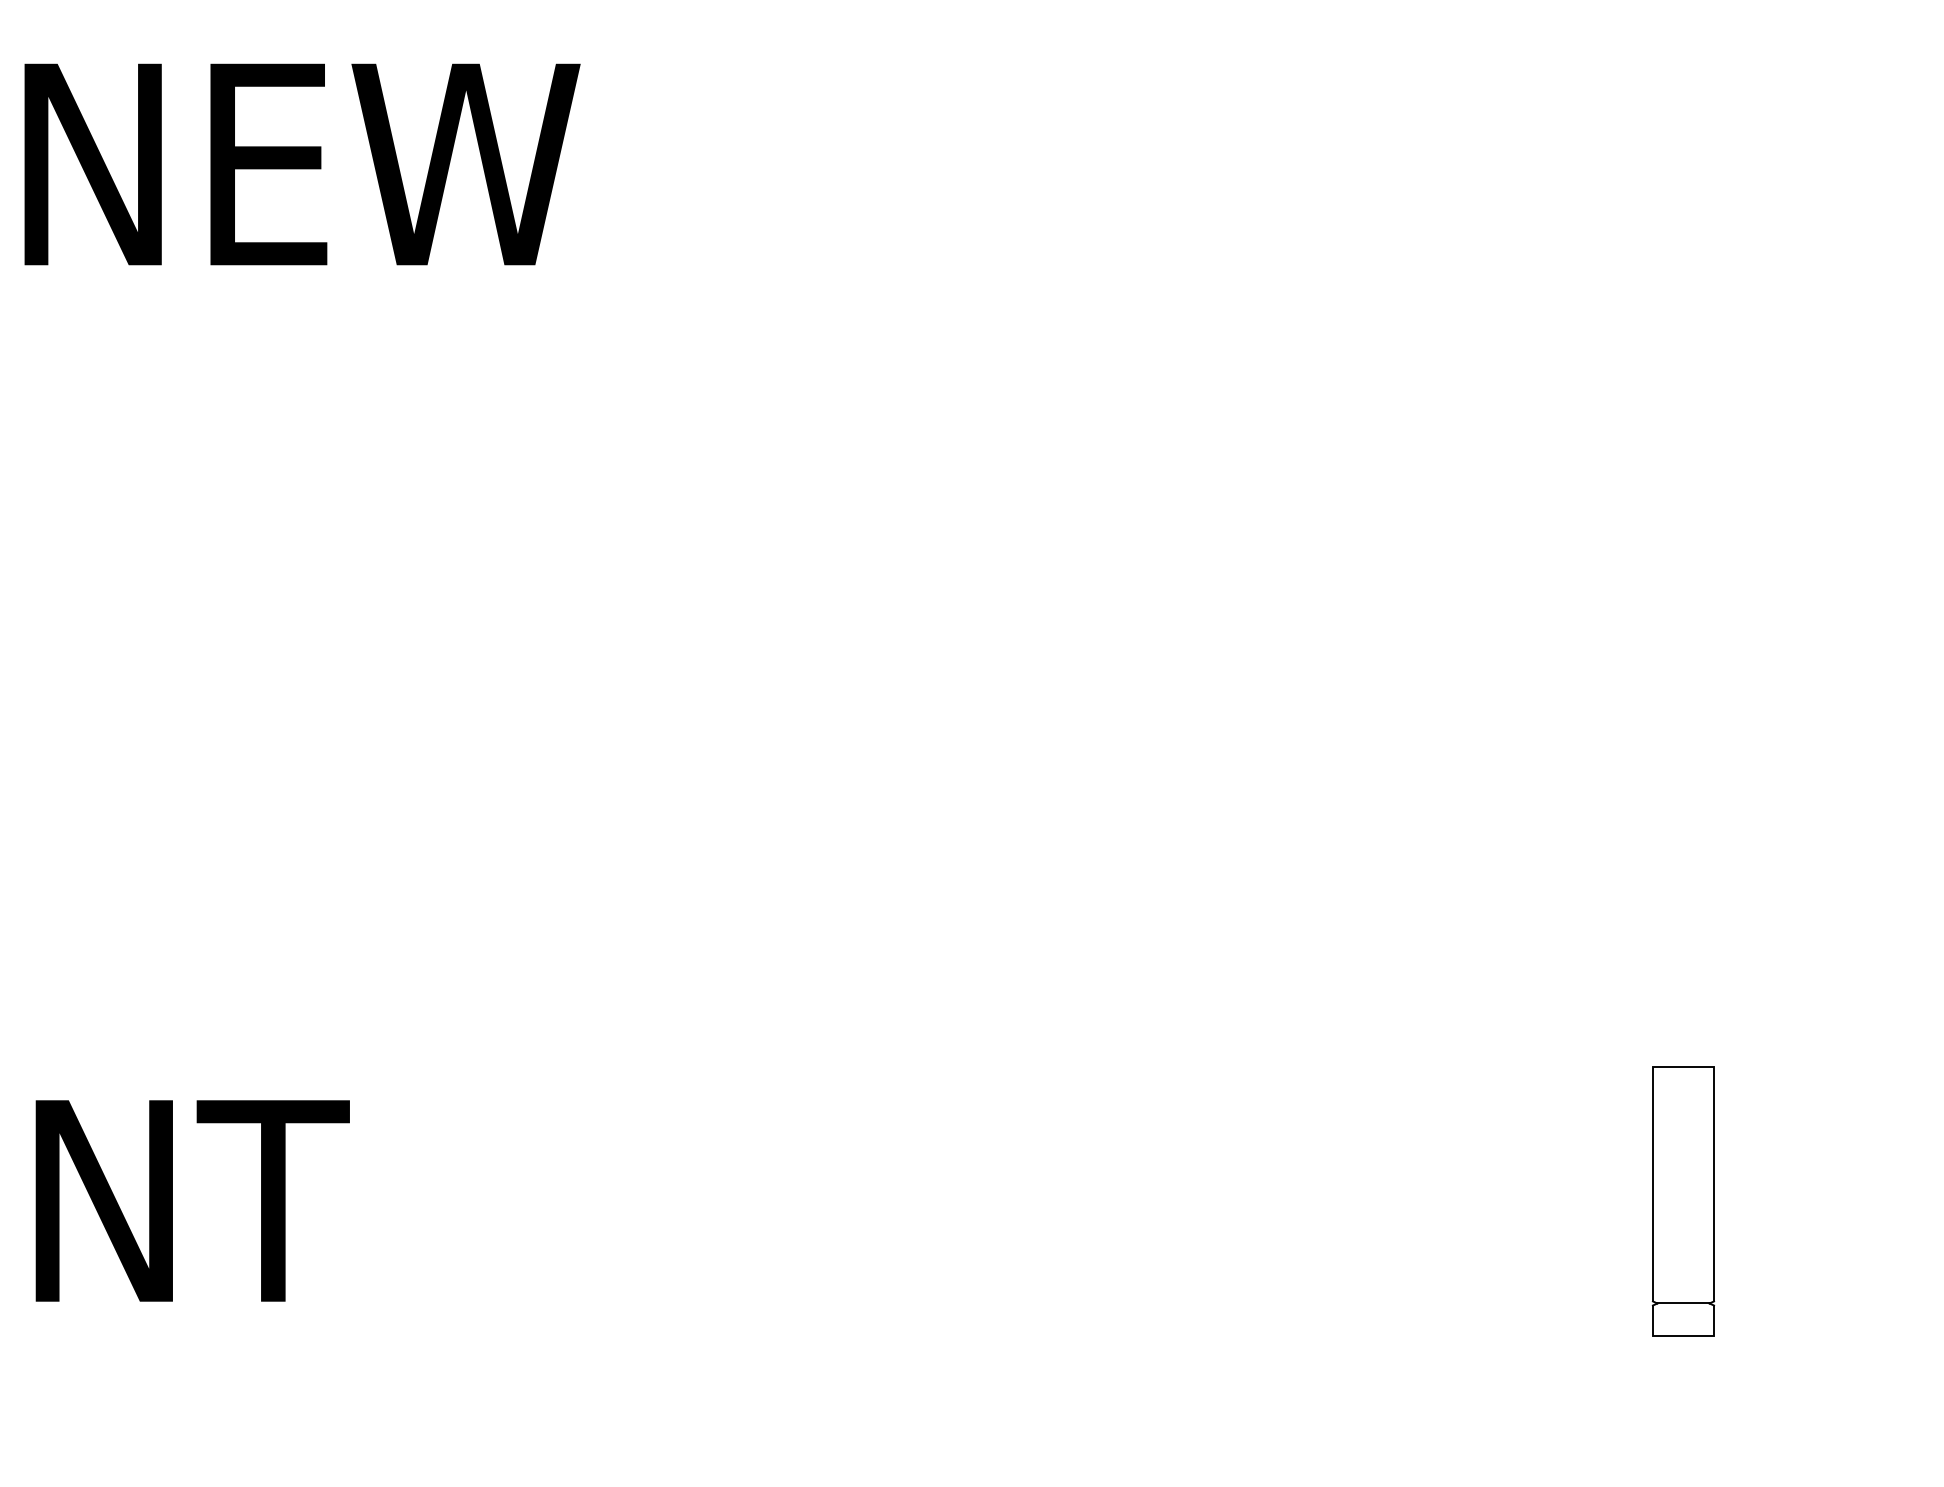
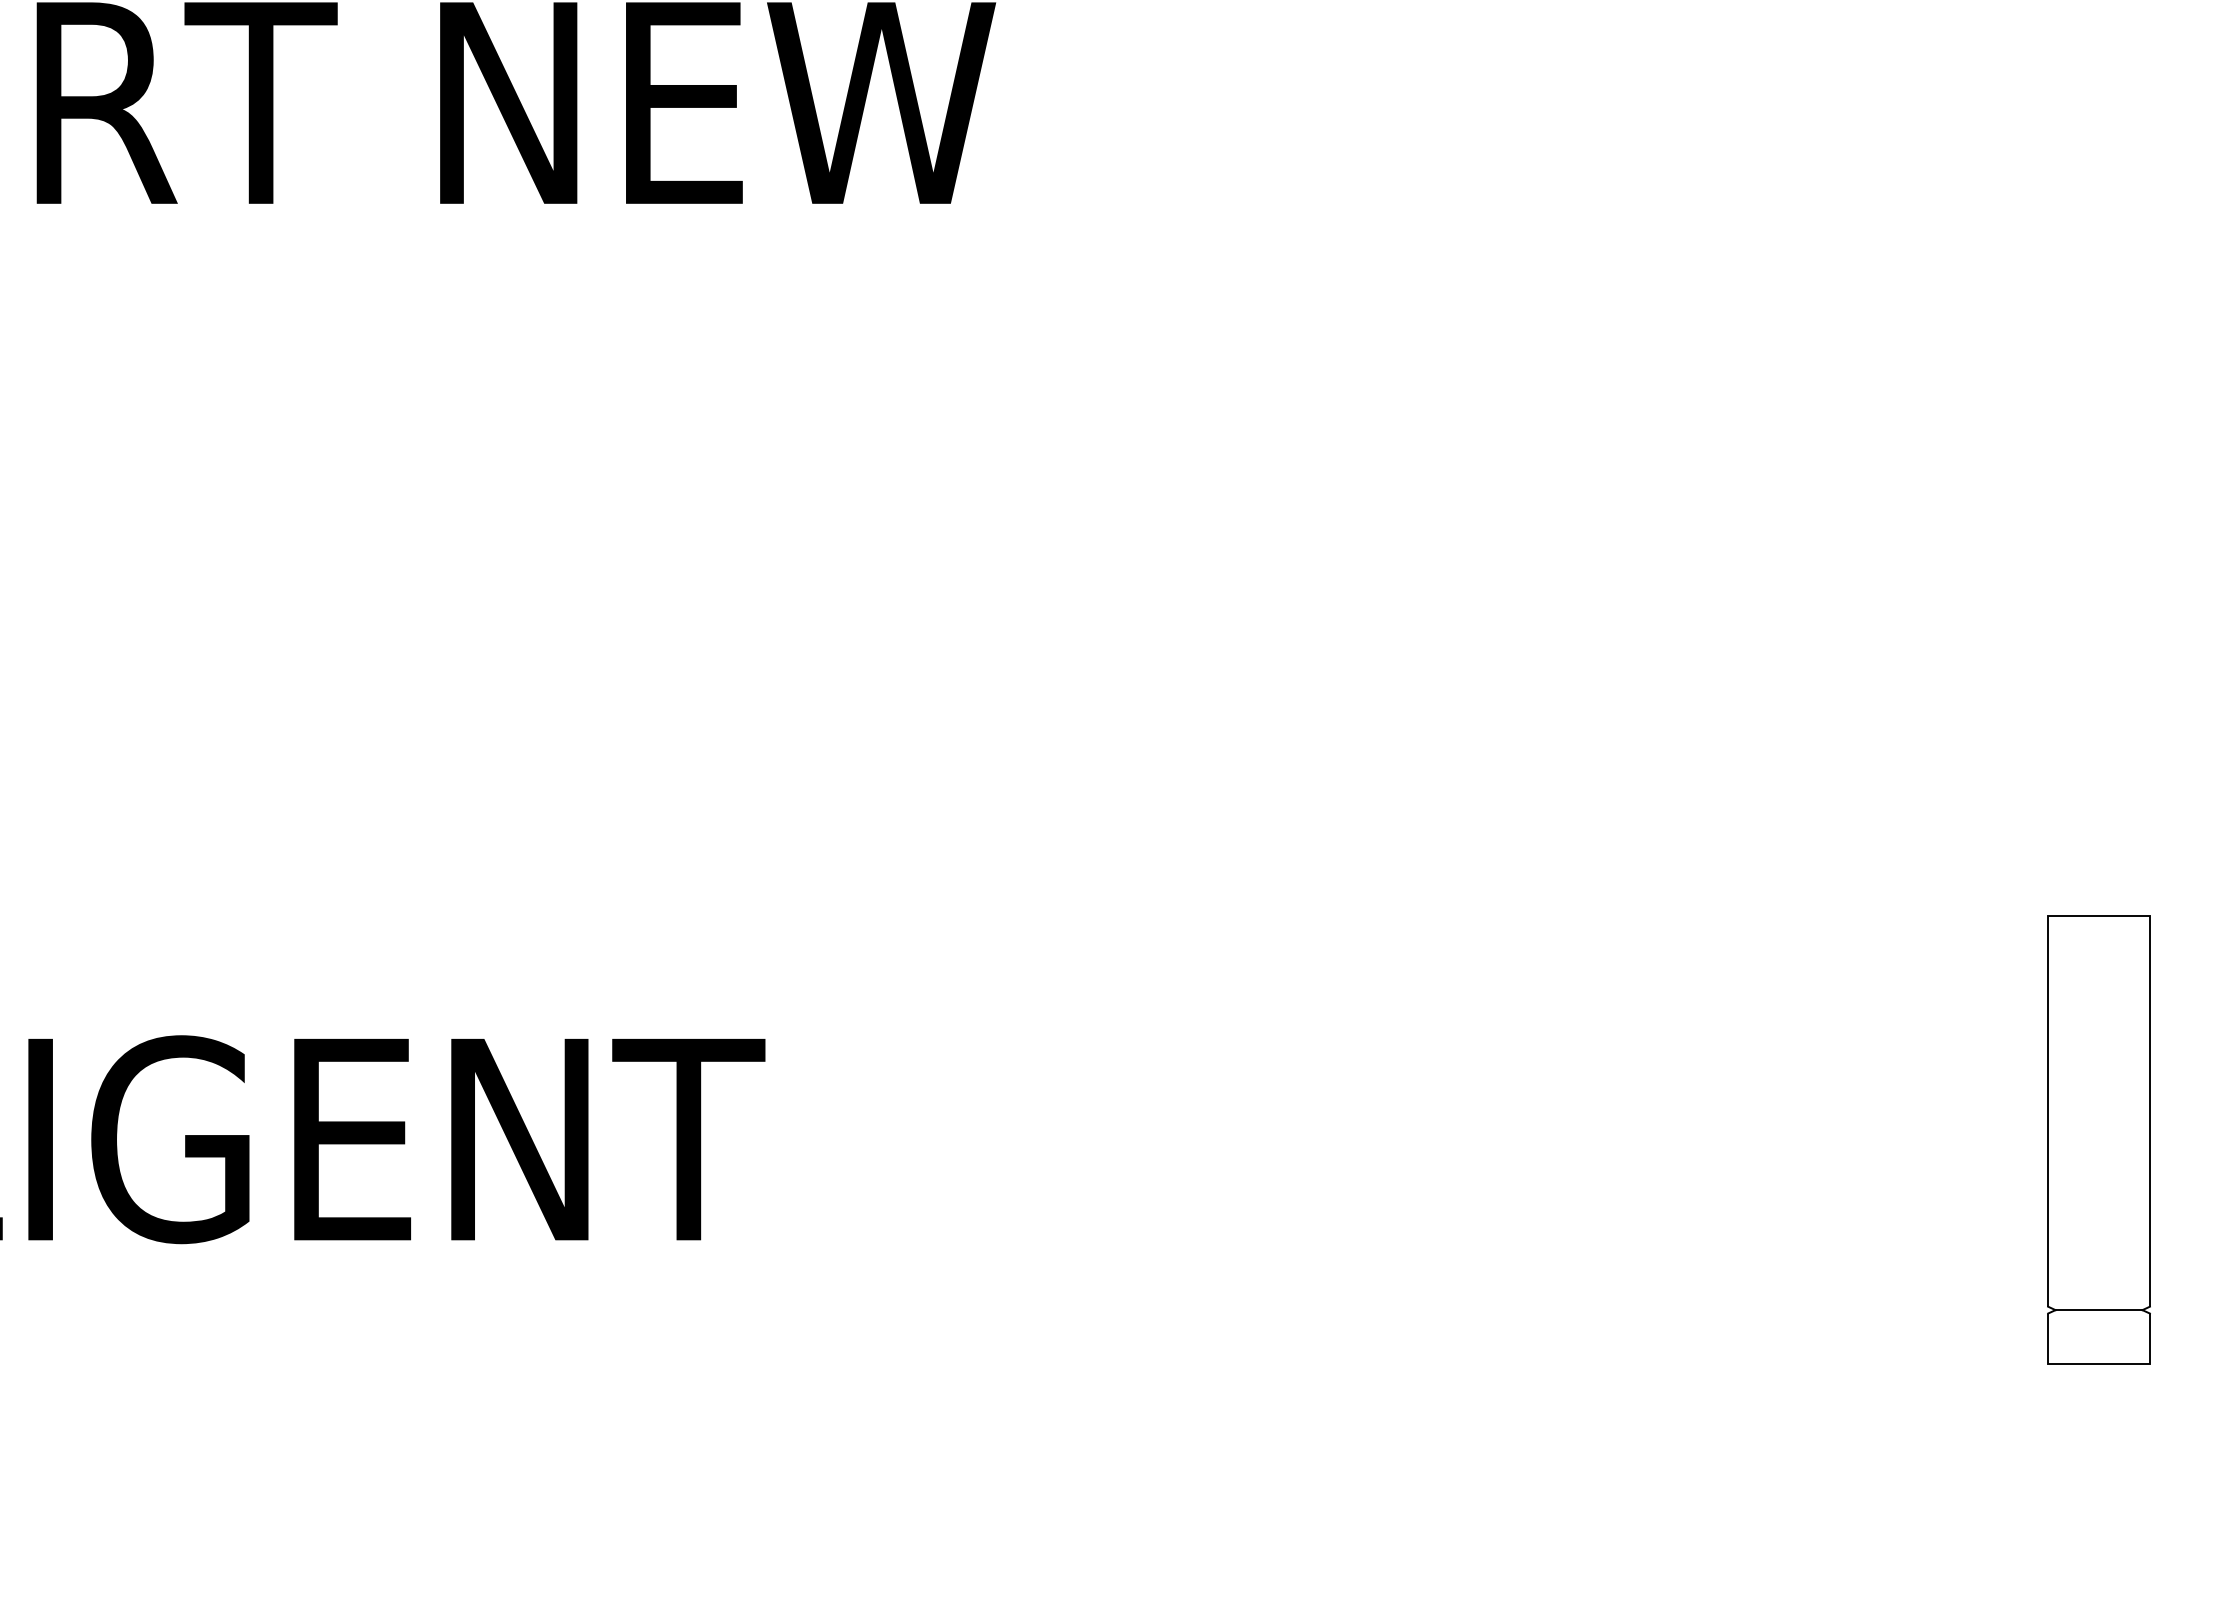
part: (1682, 1200) -> (2098, 1139), size x1.67

